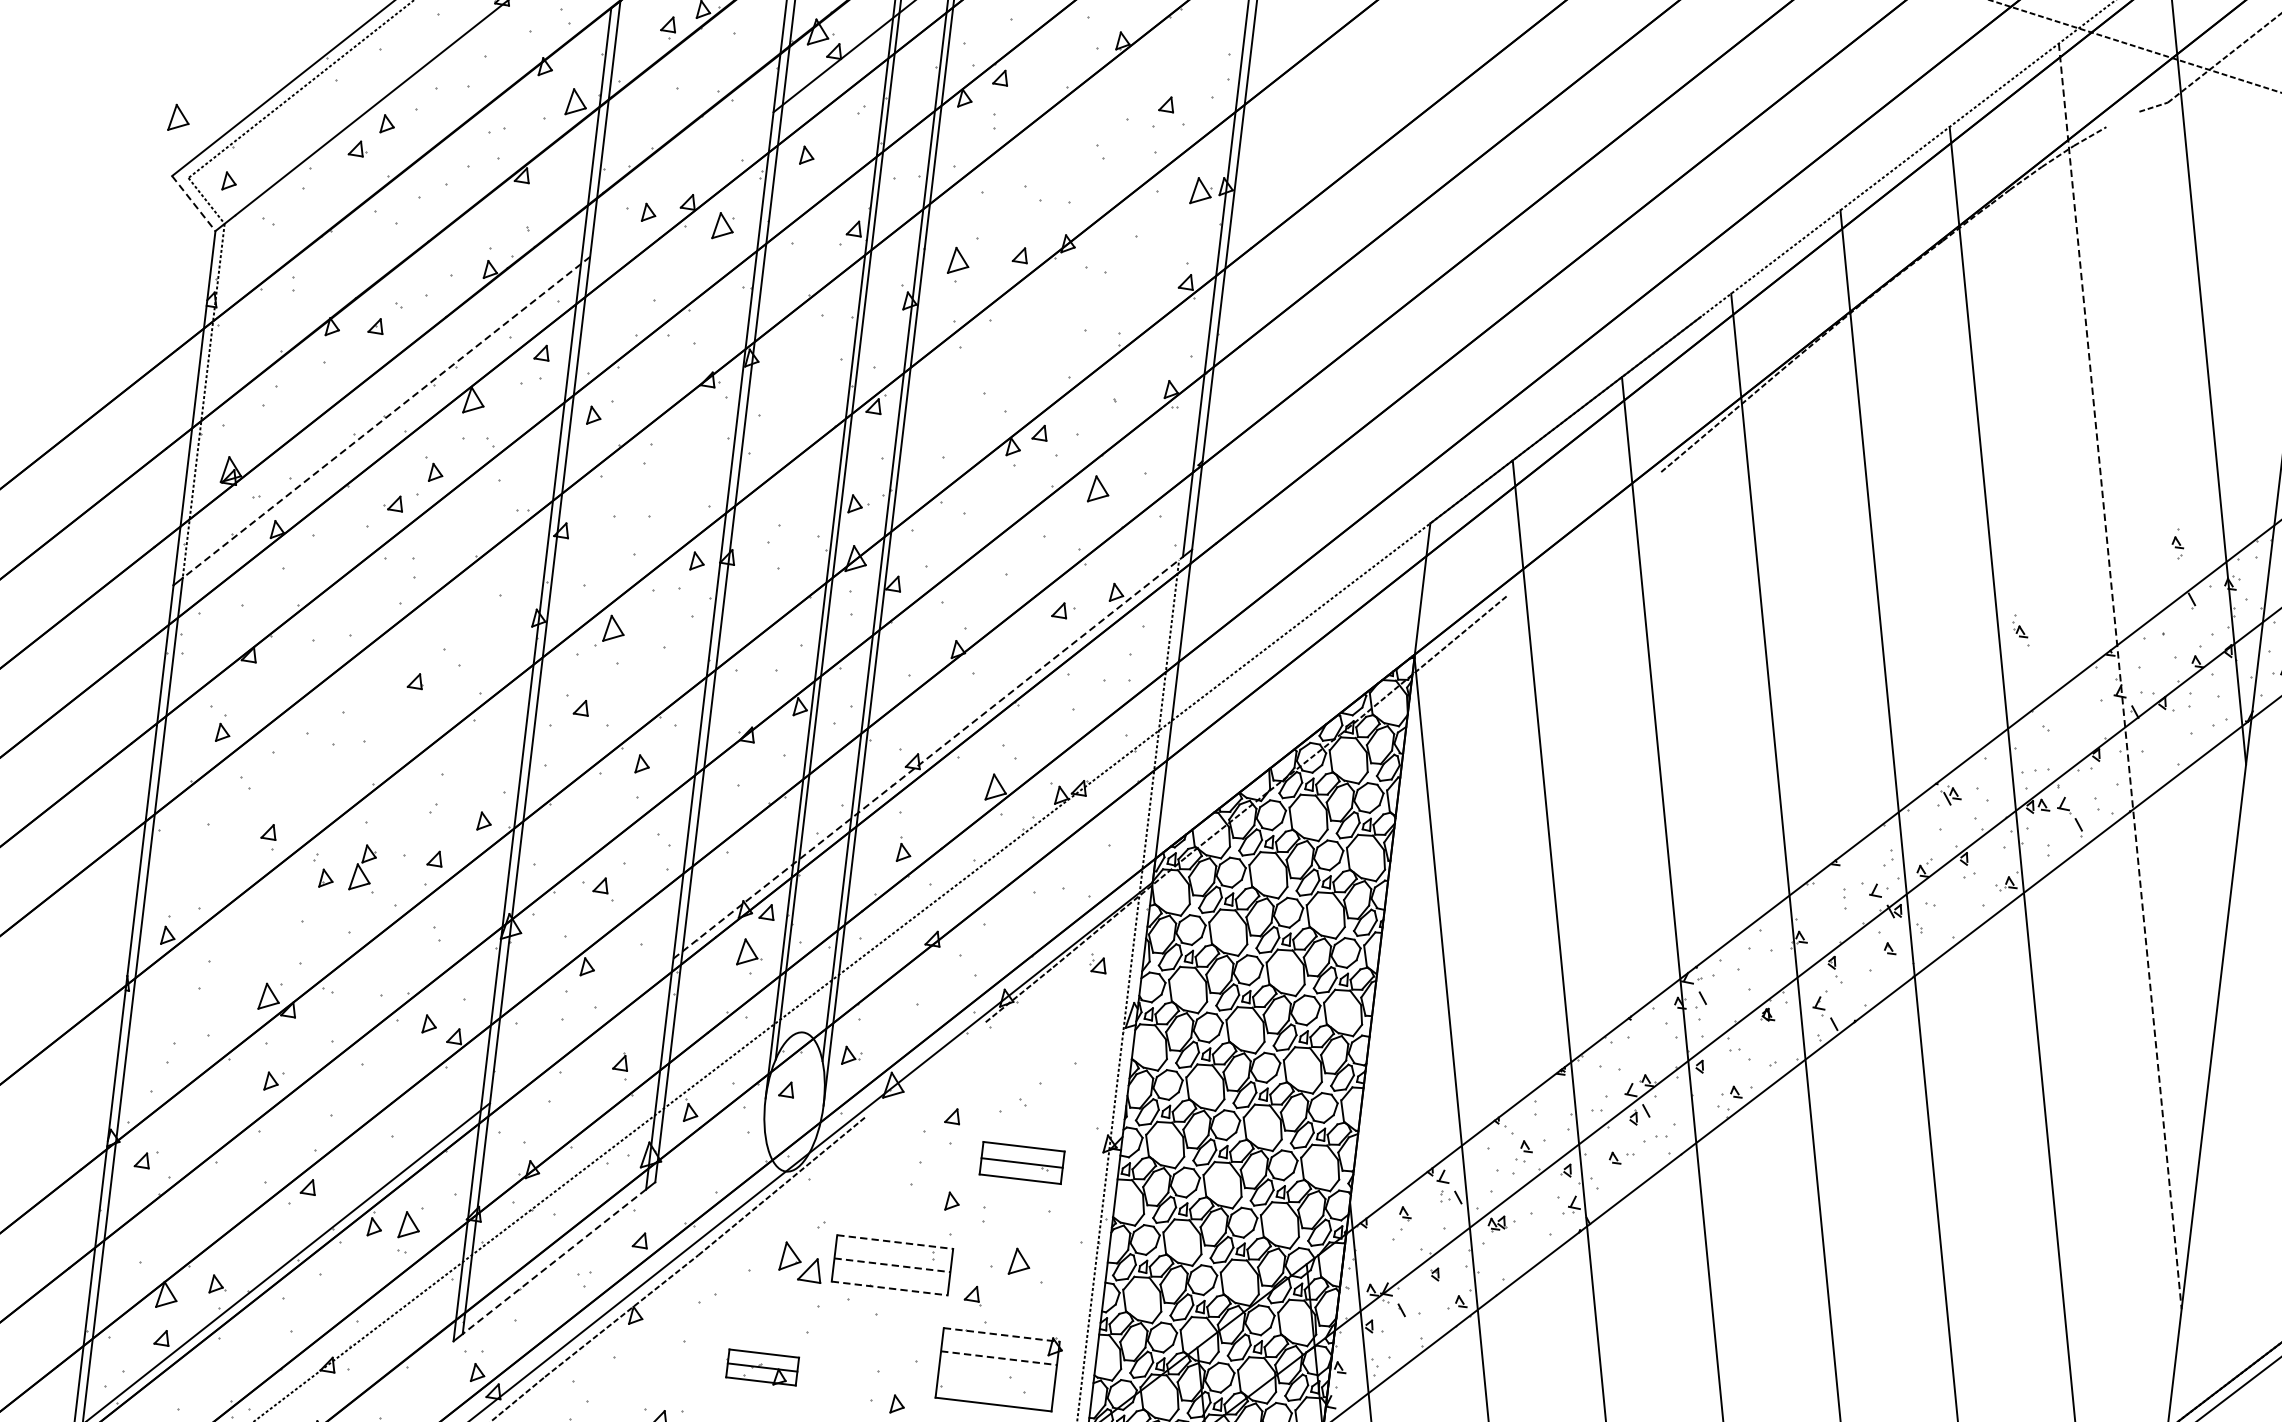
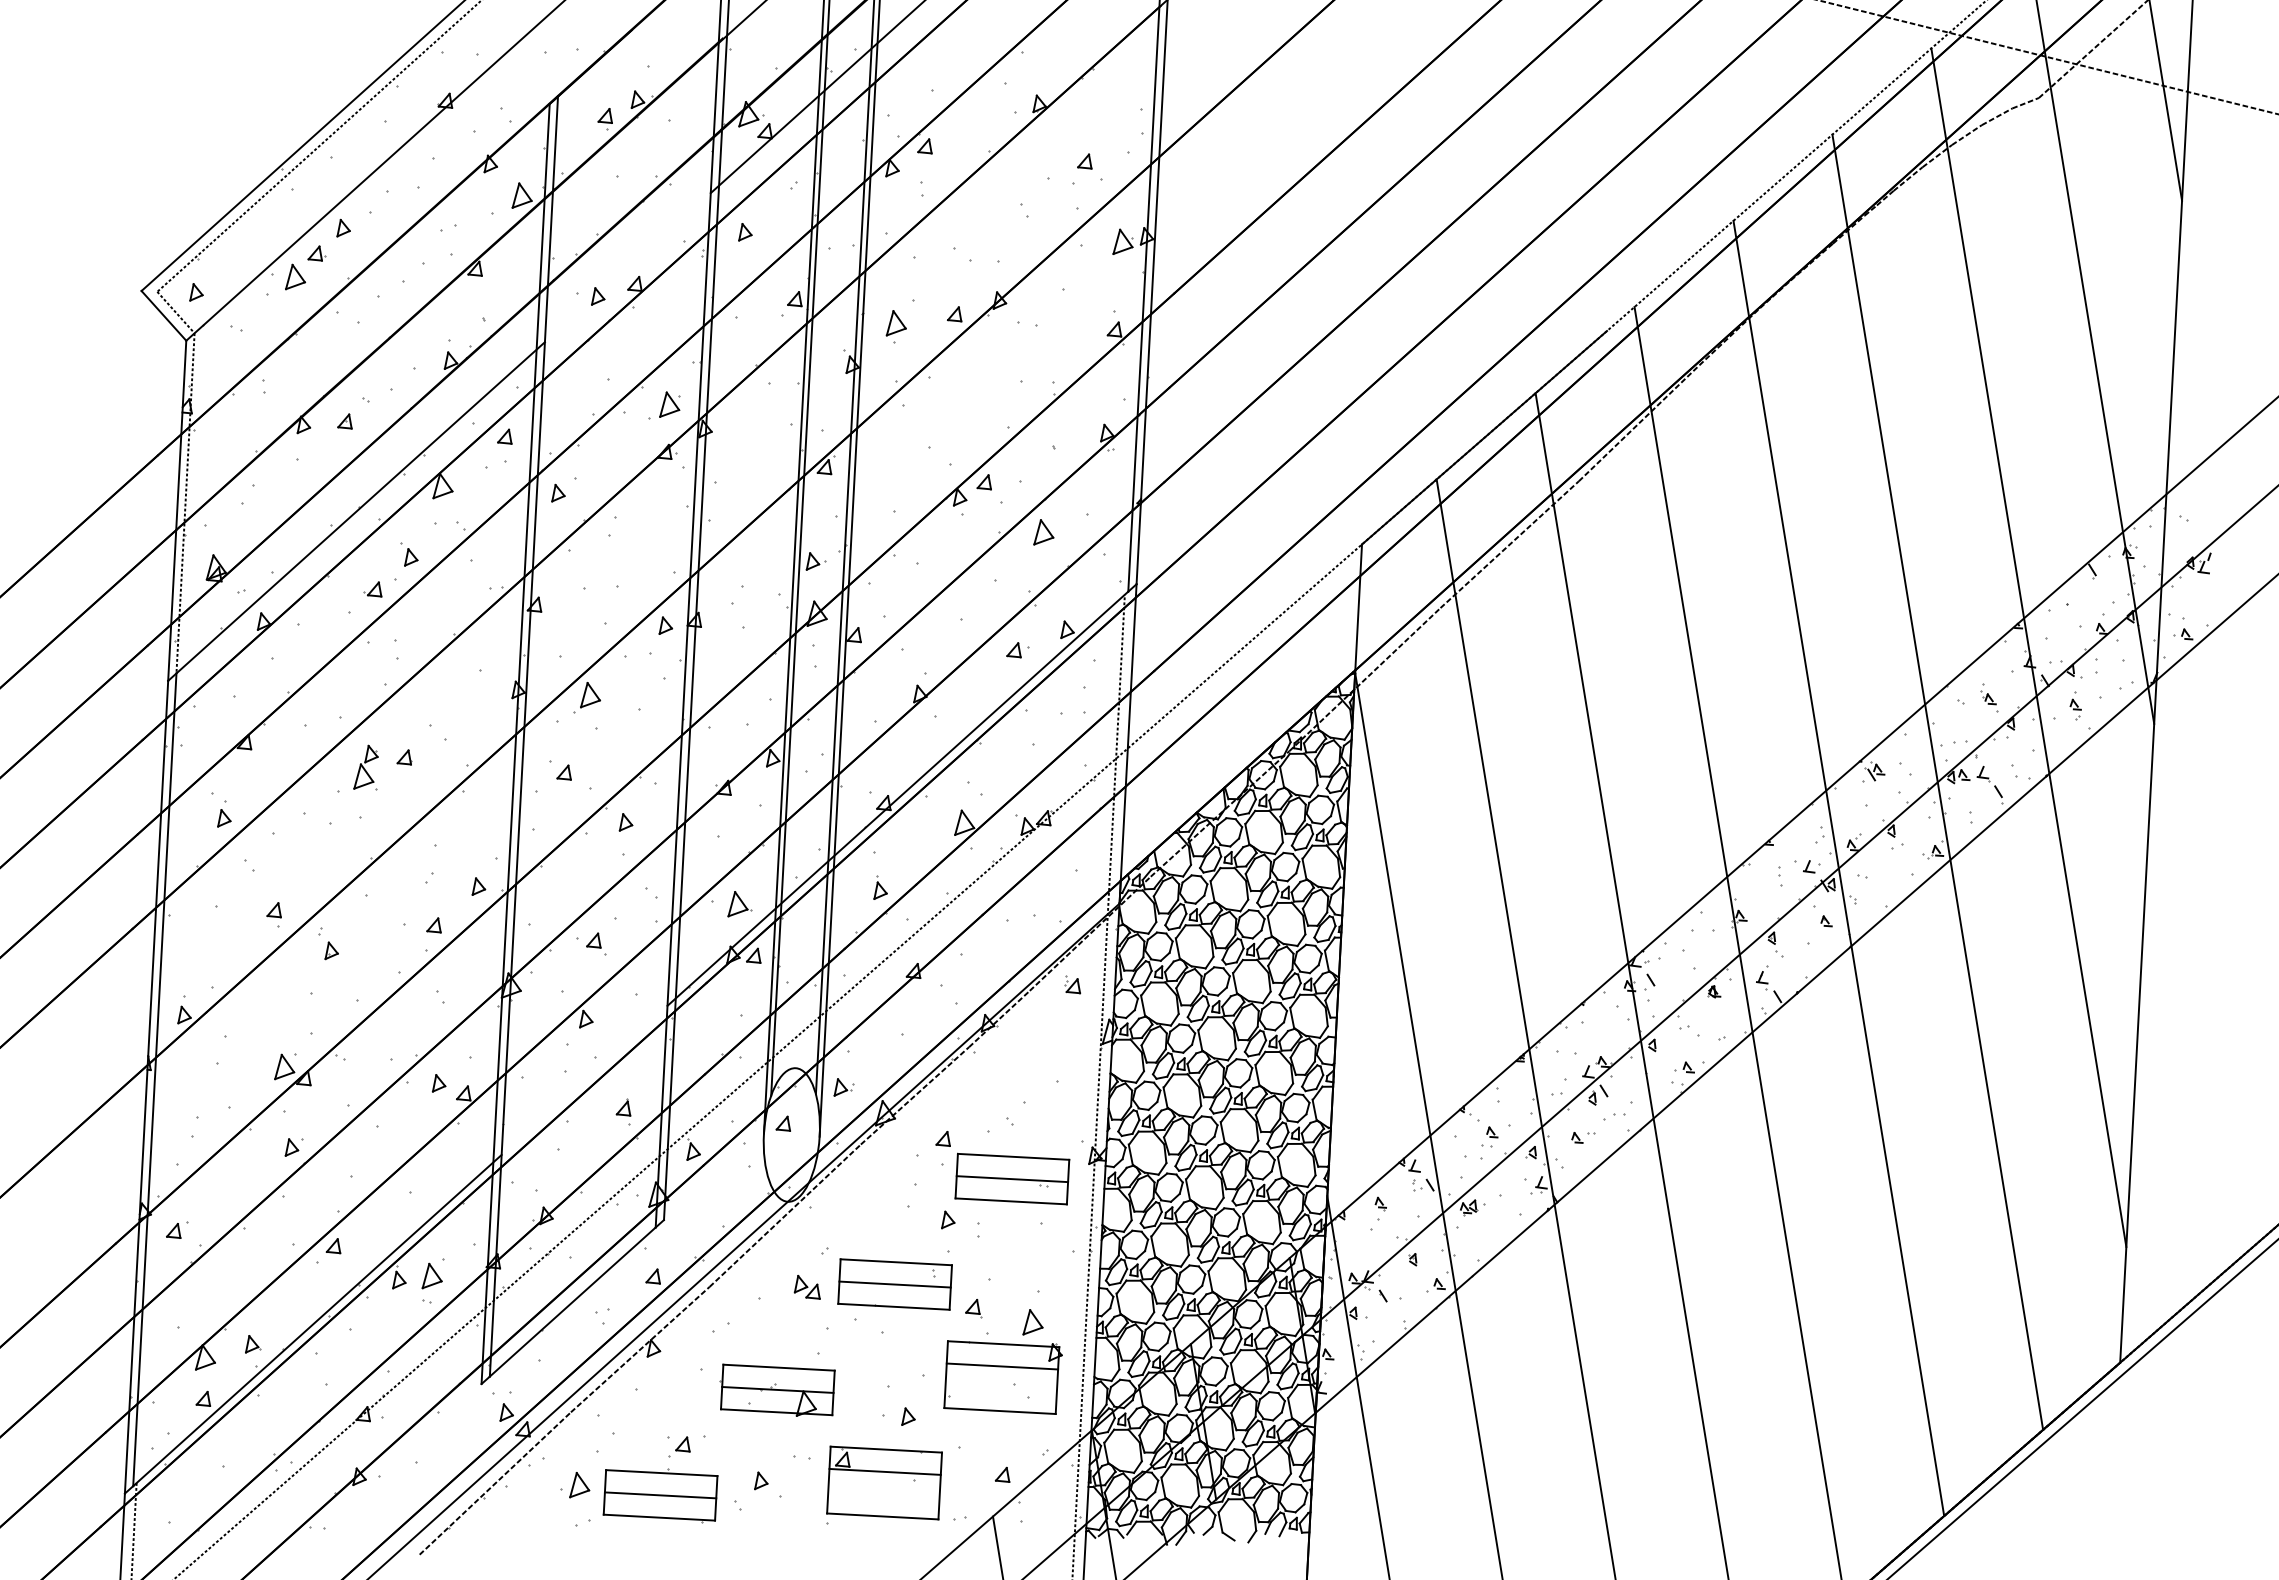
part: (178, 117) -> (295, 276), moved
line: (2122, 119) -> (1996, 116), added
line: (194, 204) -> (164, 316), dashed -> solid
part: (722, 225) -> (669, 404), moved
line: (386, 417) -> (360, 507), dashed -> solid
line: (1584, 533) -> (1509, 544), added
part: (2177, 543) -> (2075, 705), moved
part: (2021, 629) -> (1989, 697), moved
line: (2119, 677) -> (2028, 648), dashed -> solid
line: (927, 757) -> (897, 798), dashed -> solid
part: (362, 867) -> (365, 767), moved
part: (749, 952) -> (739, 904), moved
line: (925, 1069) -> (914, 1095), added
part: (1022, 1162) -> (1012, 1178), size x1.43
line: (895, 1242) -> (896, 1262), dashed -> solid
part: (799, 1261) -> (806, 1286), size x0.62
part: (1018, 1261) -> (1032, 1322), moved
line: (554, 1262) -> (572, 1302), dashed -> solid
line: (892, 1265) -> (895, 1284), dashed -> solid
line: (889, 1288) -> (893, 1306), dashed -> solid
line: (1001, 1335) -> (1003, 1344), dashed -> solid
line: (999, 1358) -> (1002, 1366), dashed -> solid
part: (762, 1367) -> (777, 1389), size x1.67

